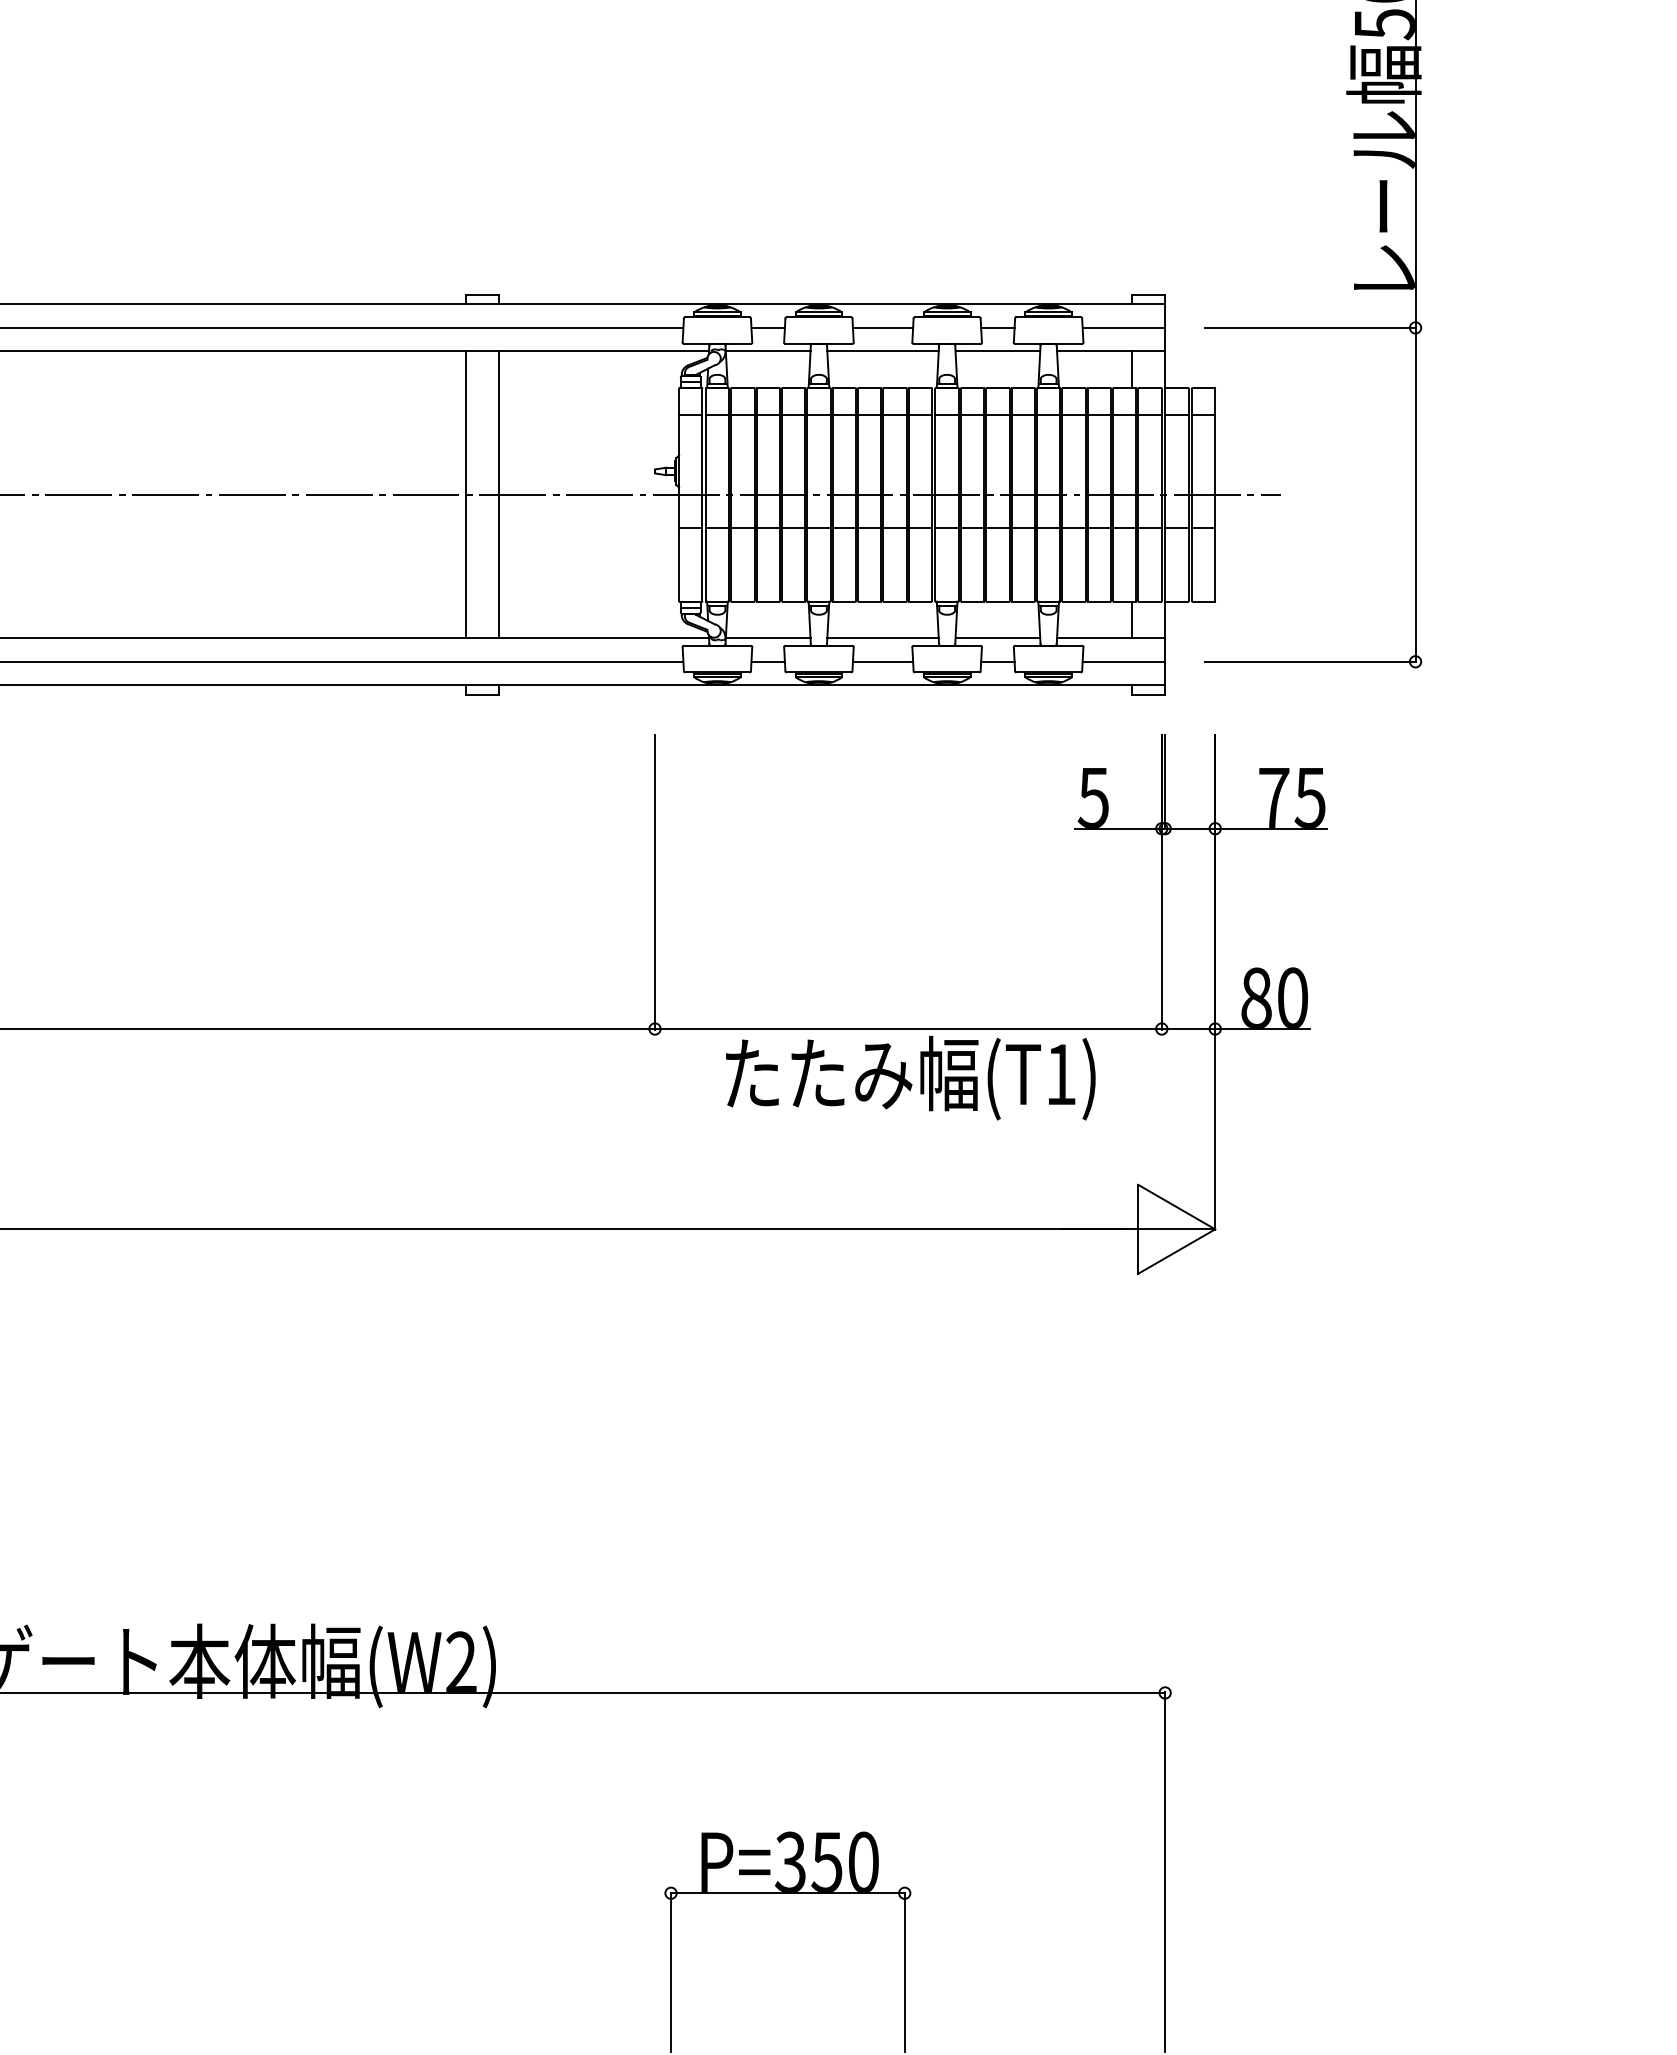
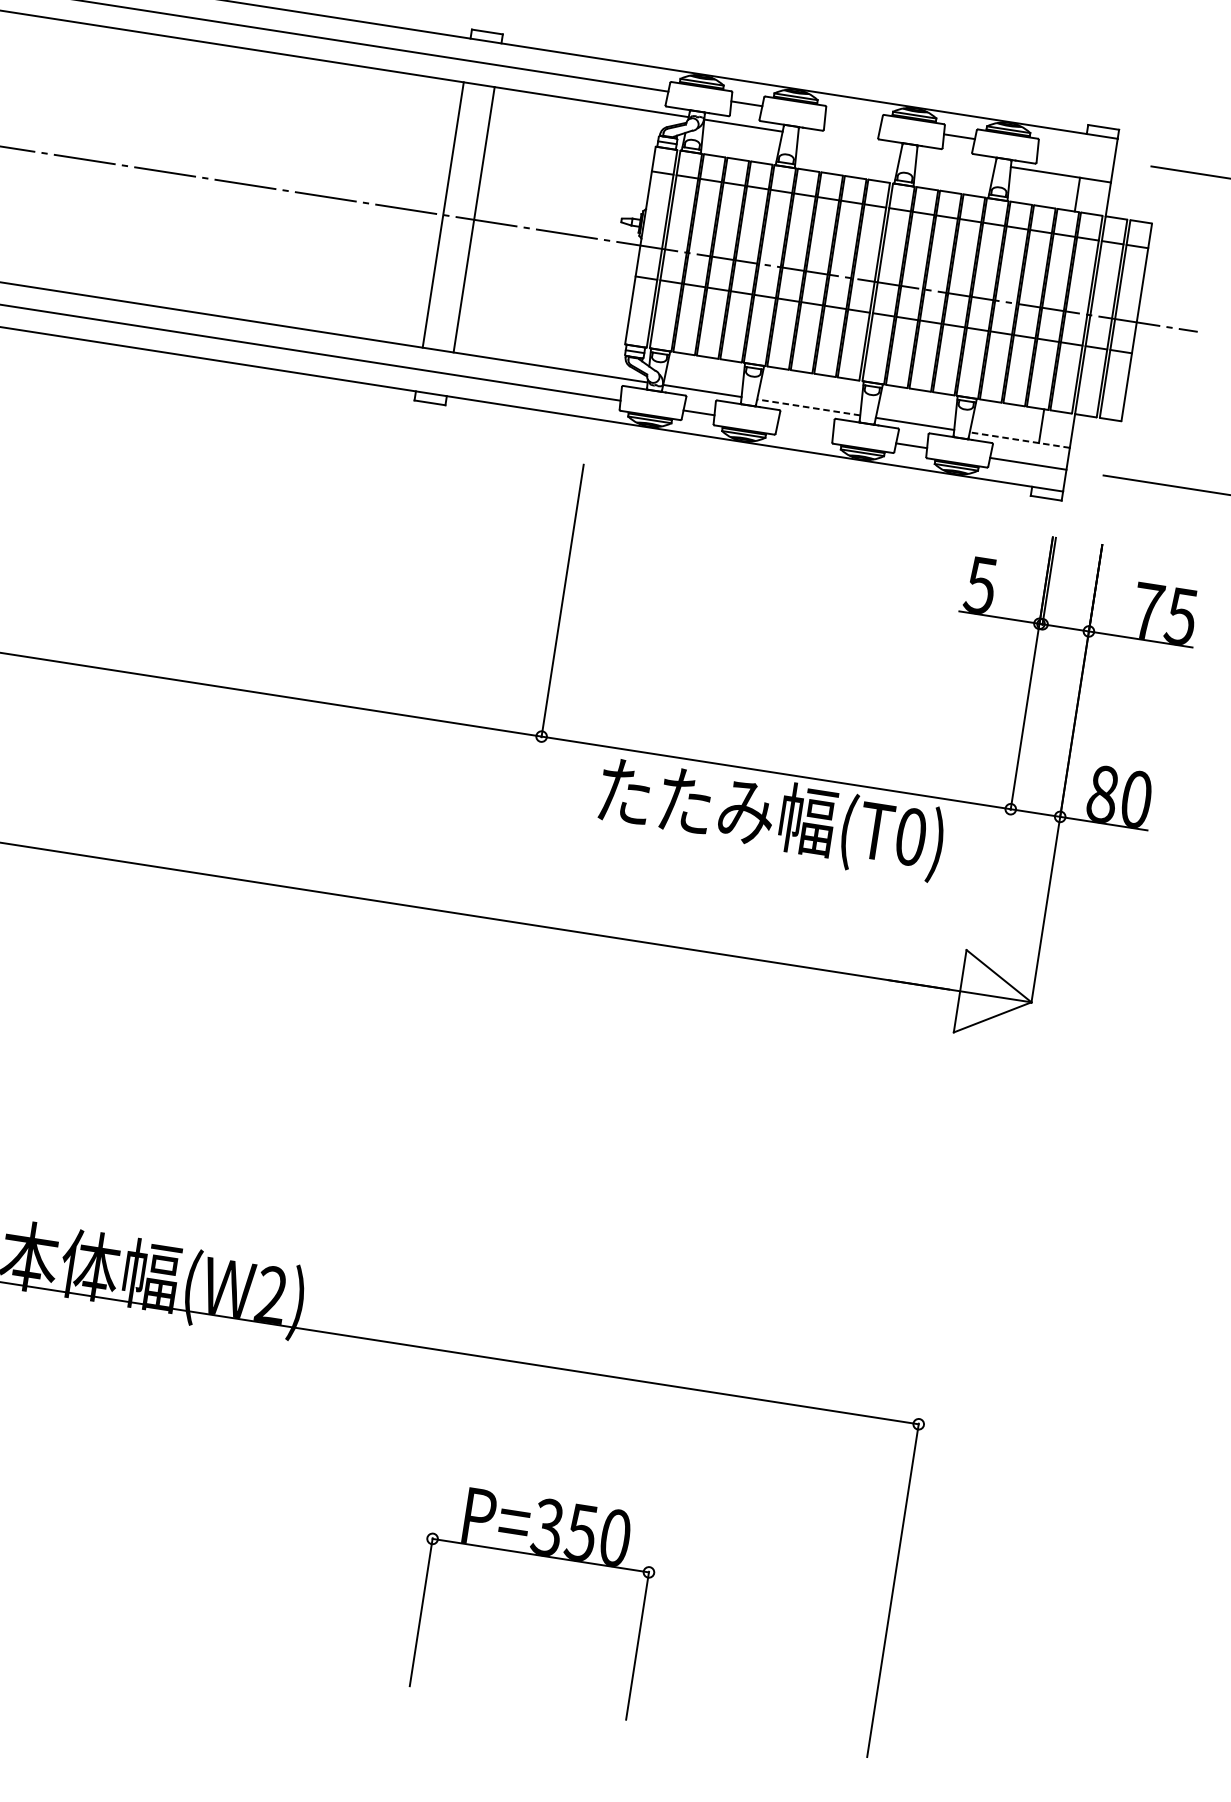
line: (882, 327) -> (852, 119), removed
line: (1123, 327) -> (1075, 154), removed
line: (882, 351) -> (849, 142), removed
line: (997, 351) -> (955, 158), removed
line: (883, 638) -> (809, 407), solid -> dashed
line: (1110, 638) -> (1019, 440), solid -> dashed
line: (882, 661) -> (804, 428), removed
text: (1061, 1074) -> (911, 836), (T1) -> (T0)

